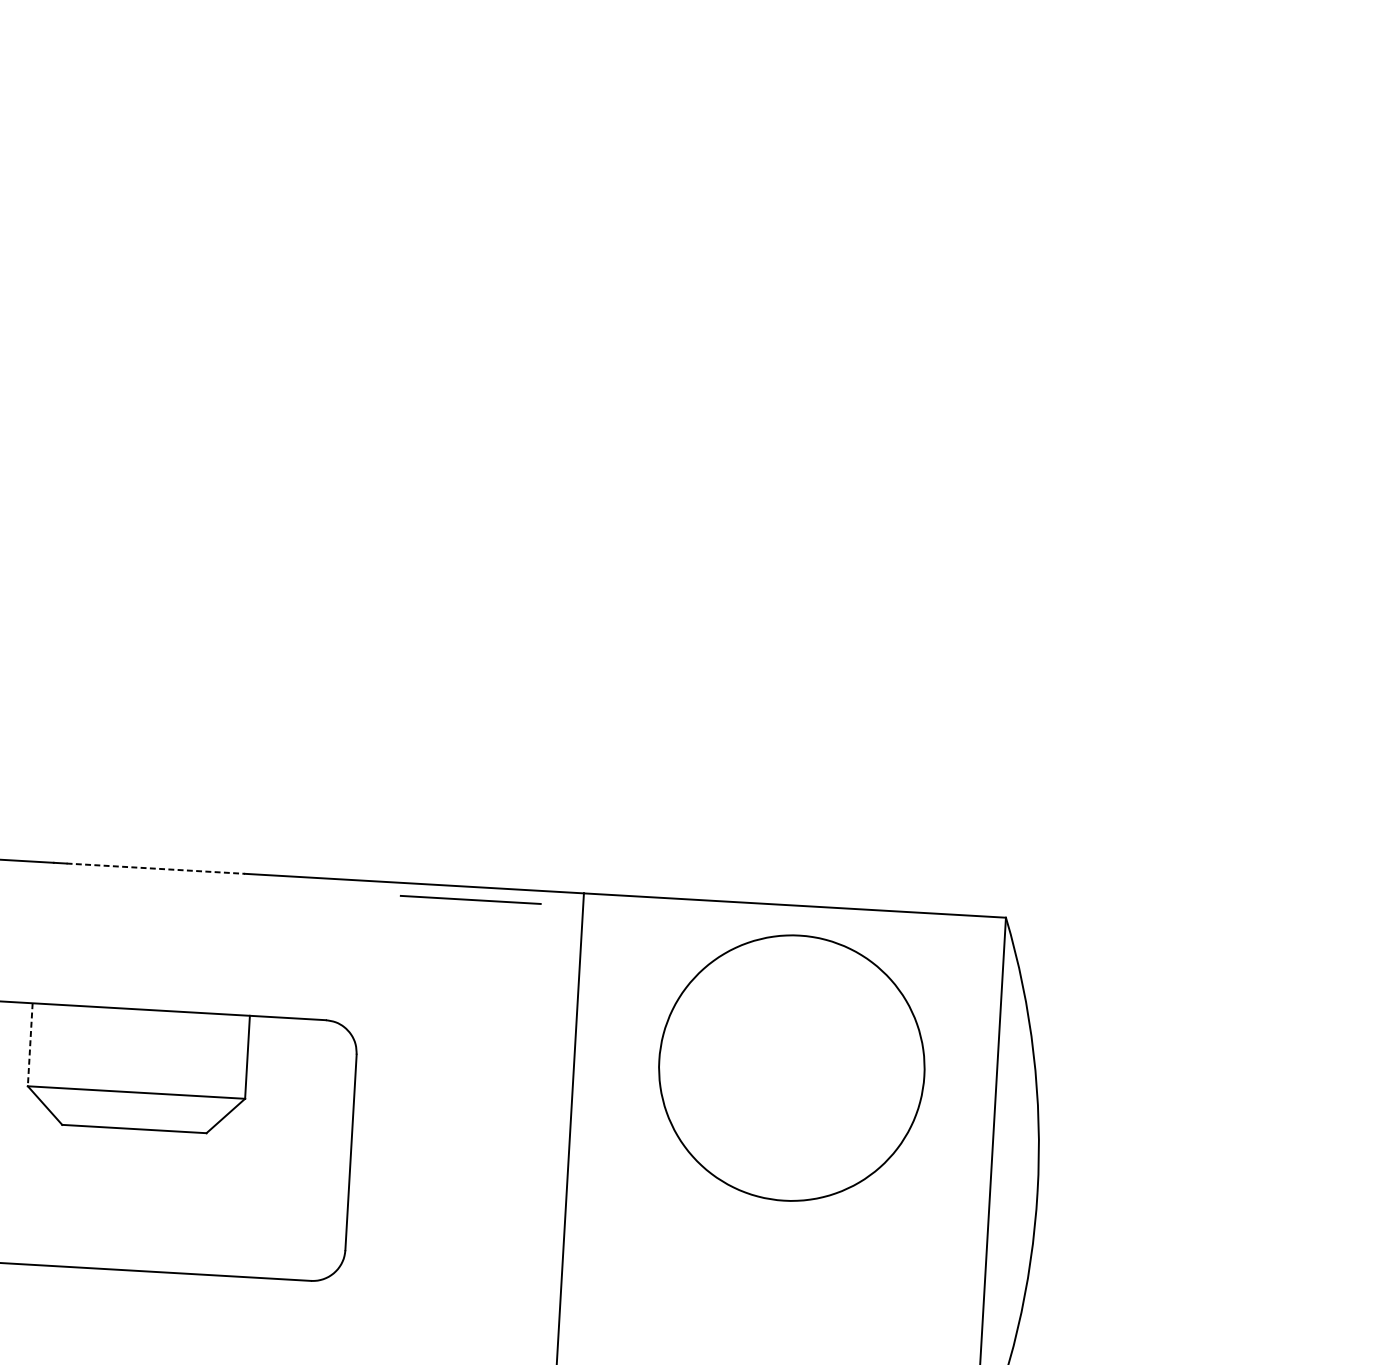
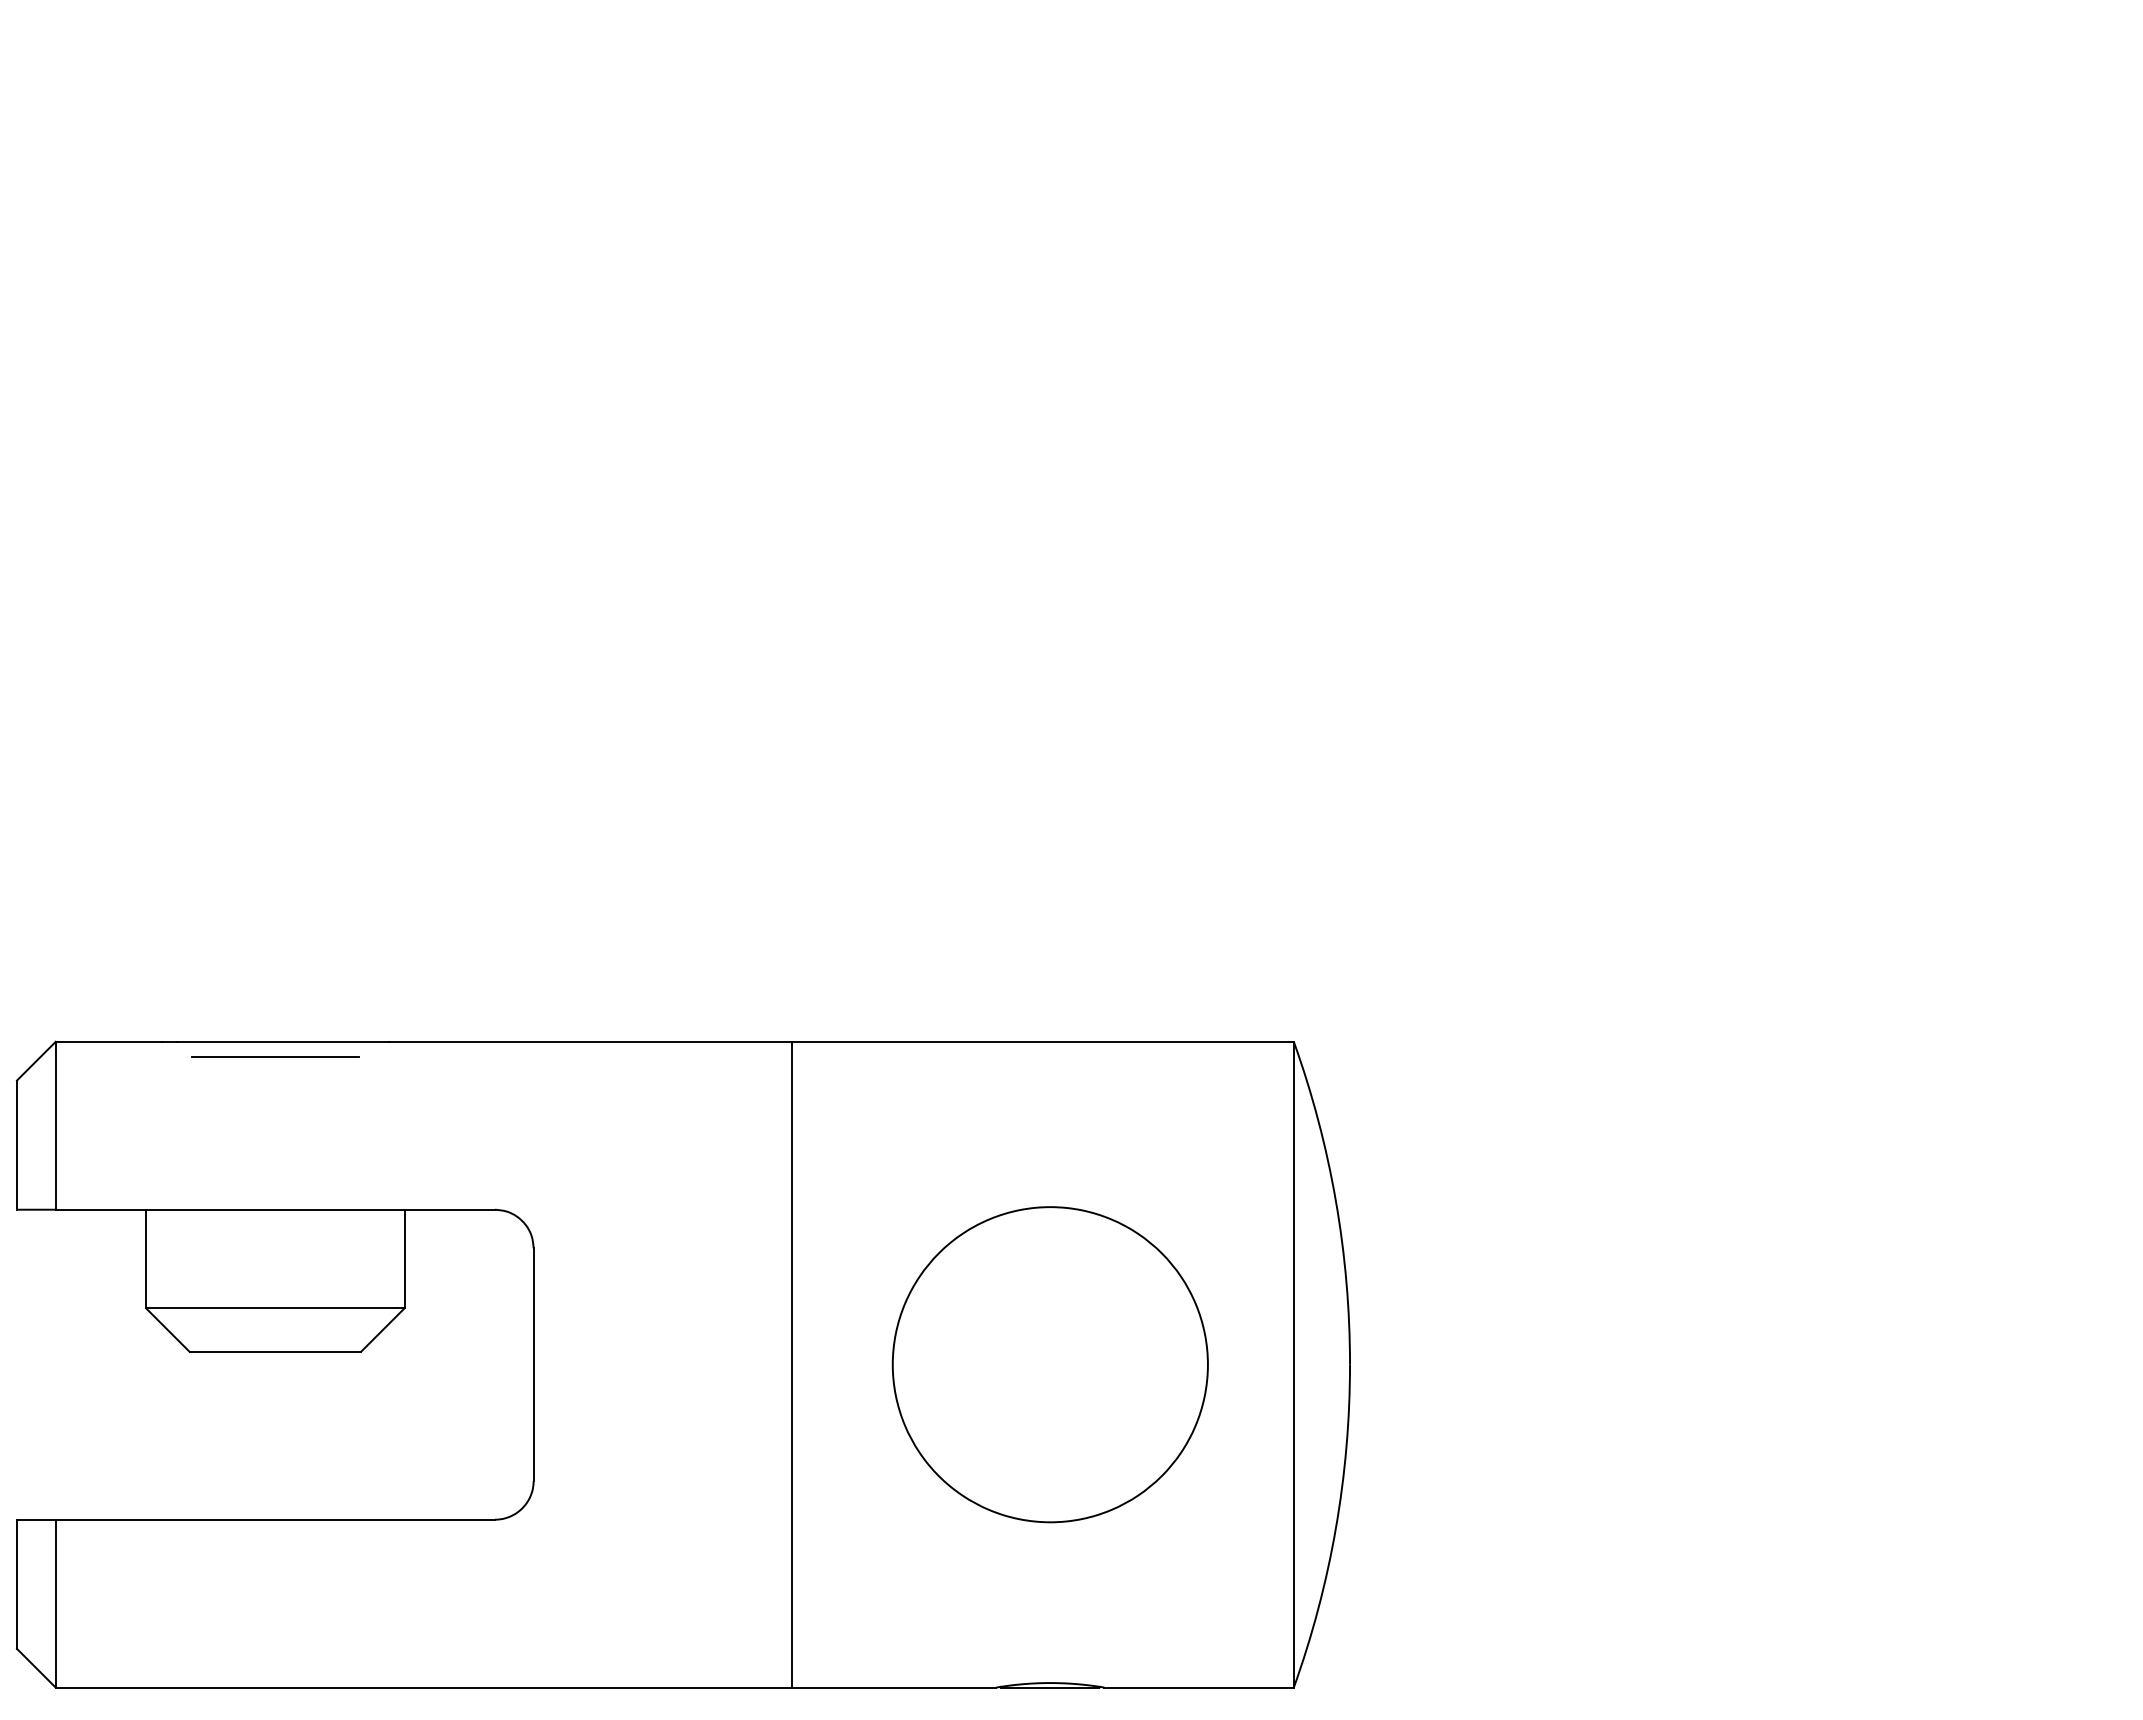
line: (156, 868) -> (283, 1041), dashed -> solid
line: (470, 899) -> (275, 1056), moved
line: (30, 1045) -> (146, 1259), dashed -> solid
part: (791, 1067) -> (1049, 1364), moved

